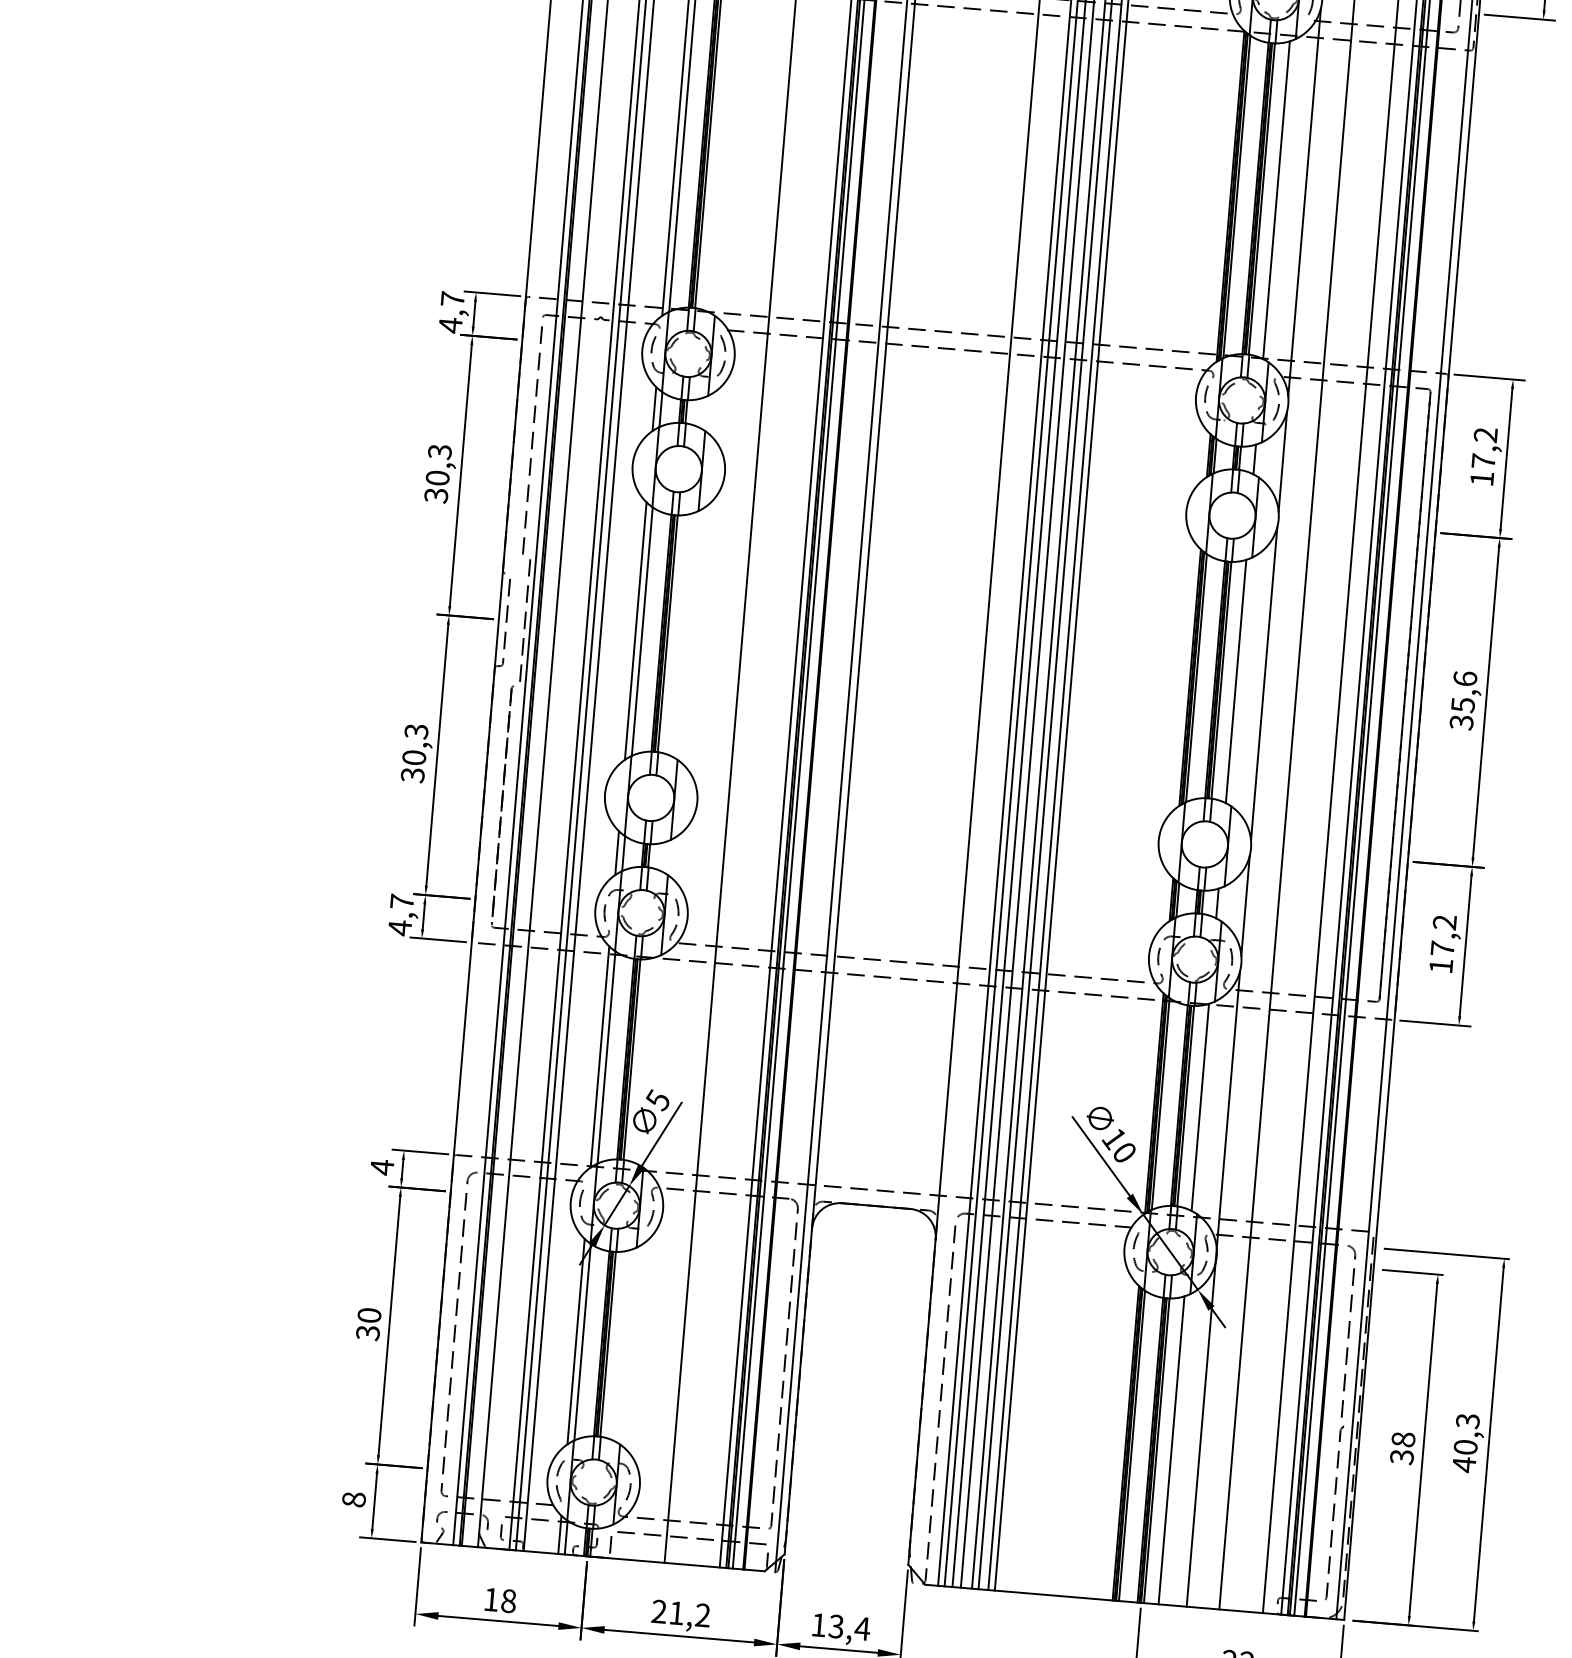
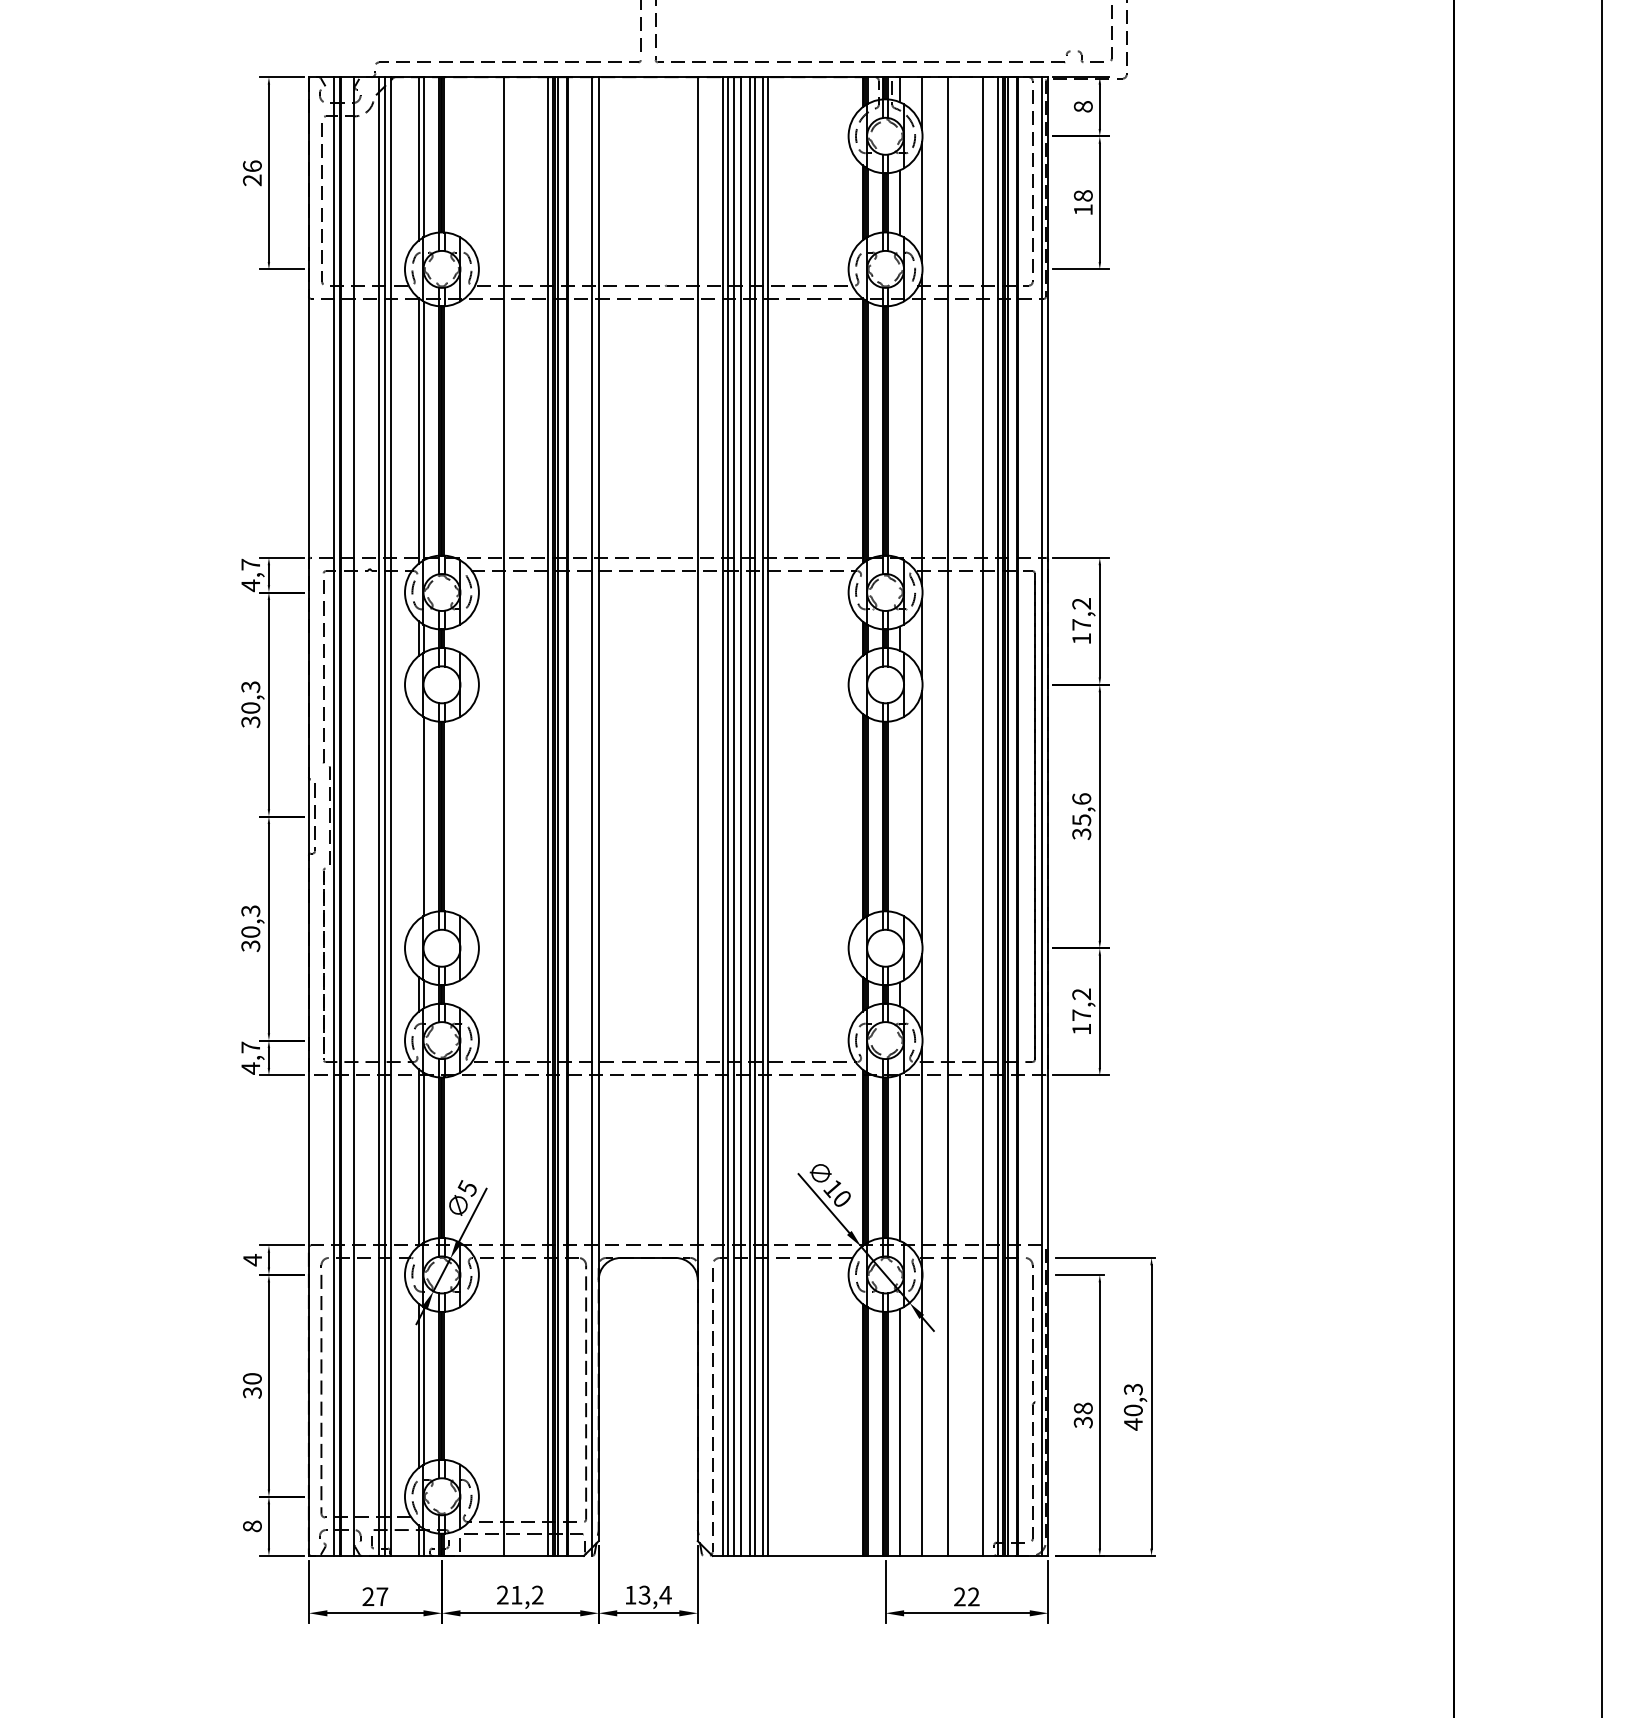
line: (1276, 199) -> (899, 430), removed
line: (635, 631) -> (418, 816), removed
line: (1236, 681) -> (899, 816), removed
text: (500, 1600) -> (375, 1596), 18 -> 27

